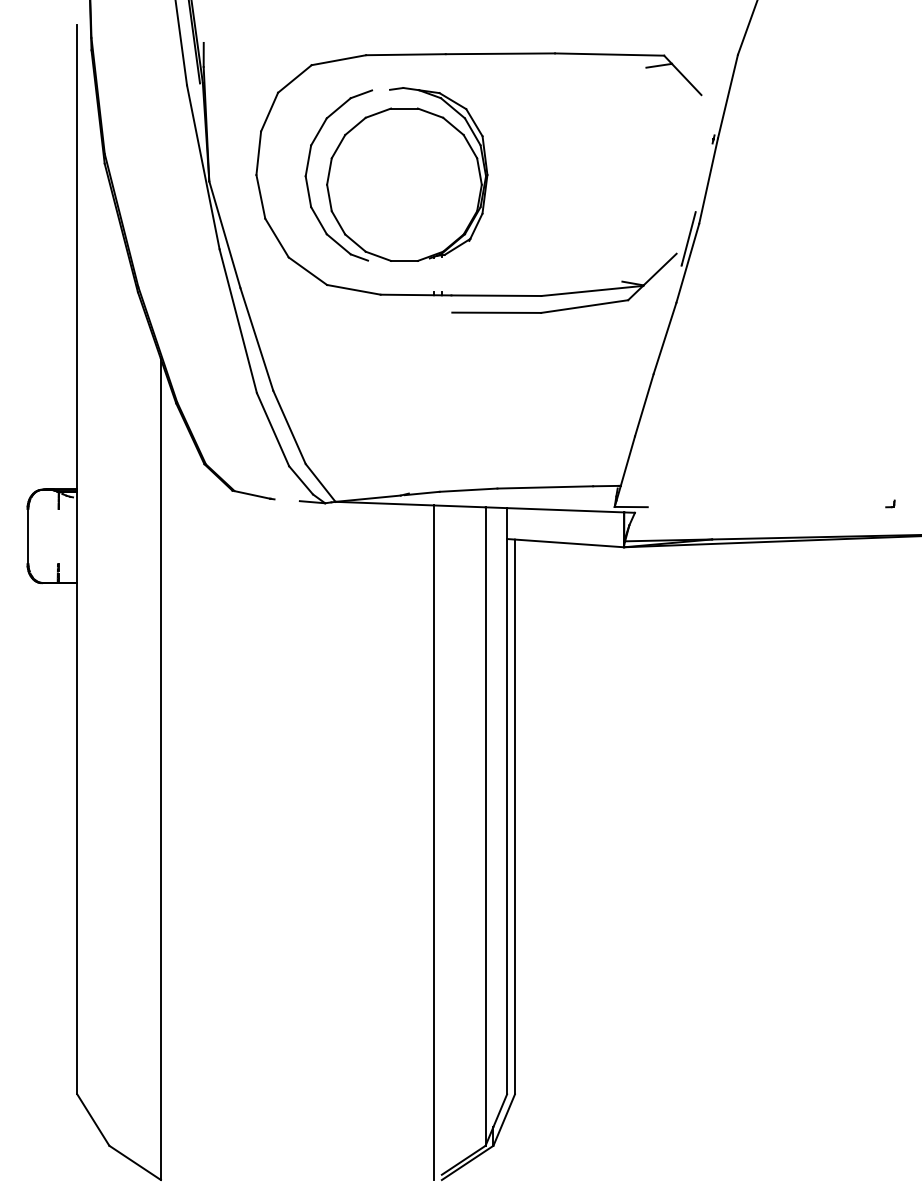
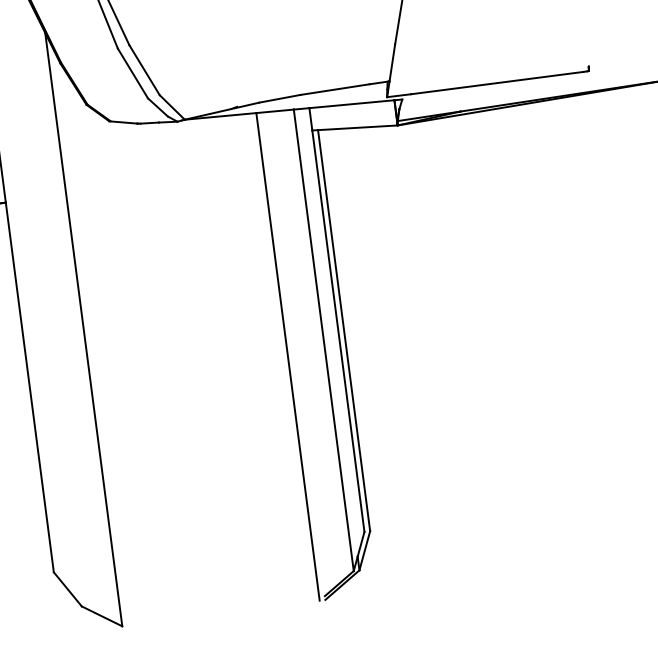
line: (286, 500) -> (149, 123), added
line: (766, 507) -> (496, 83), added

